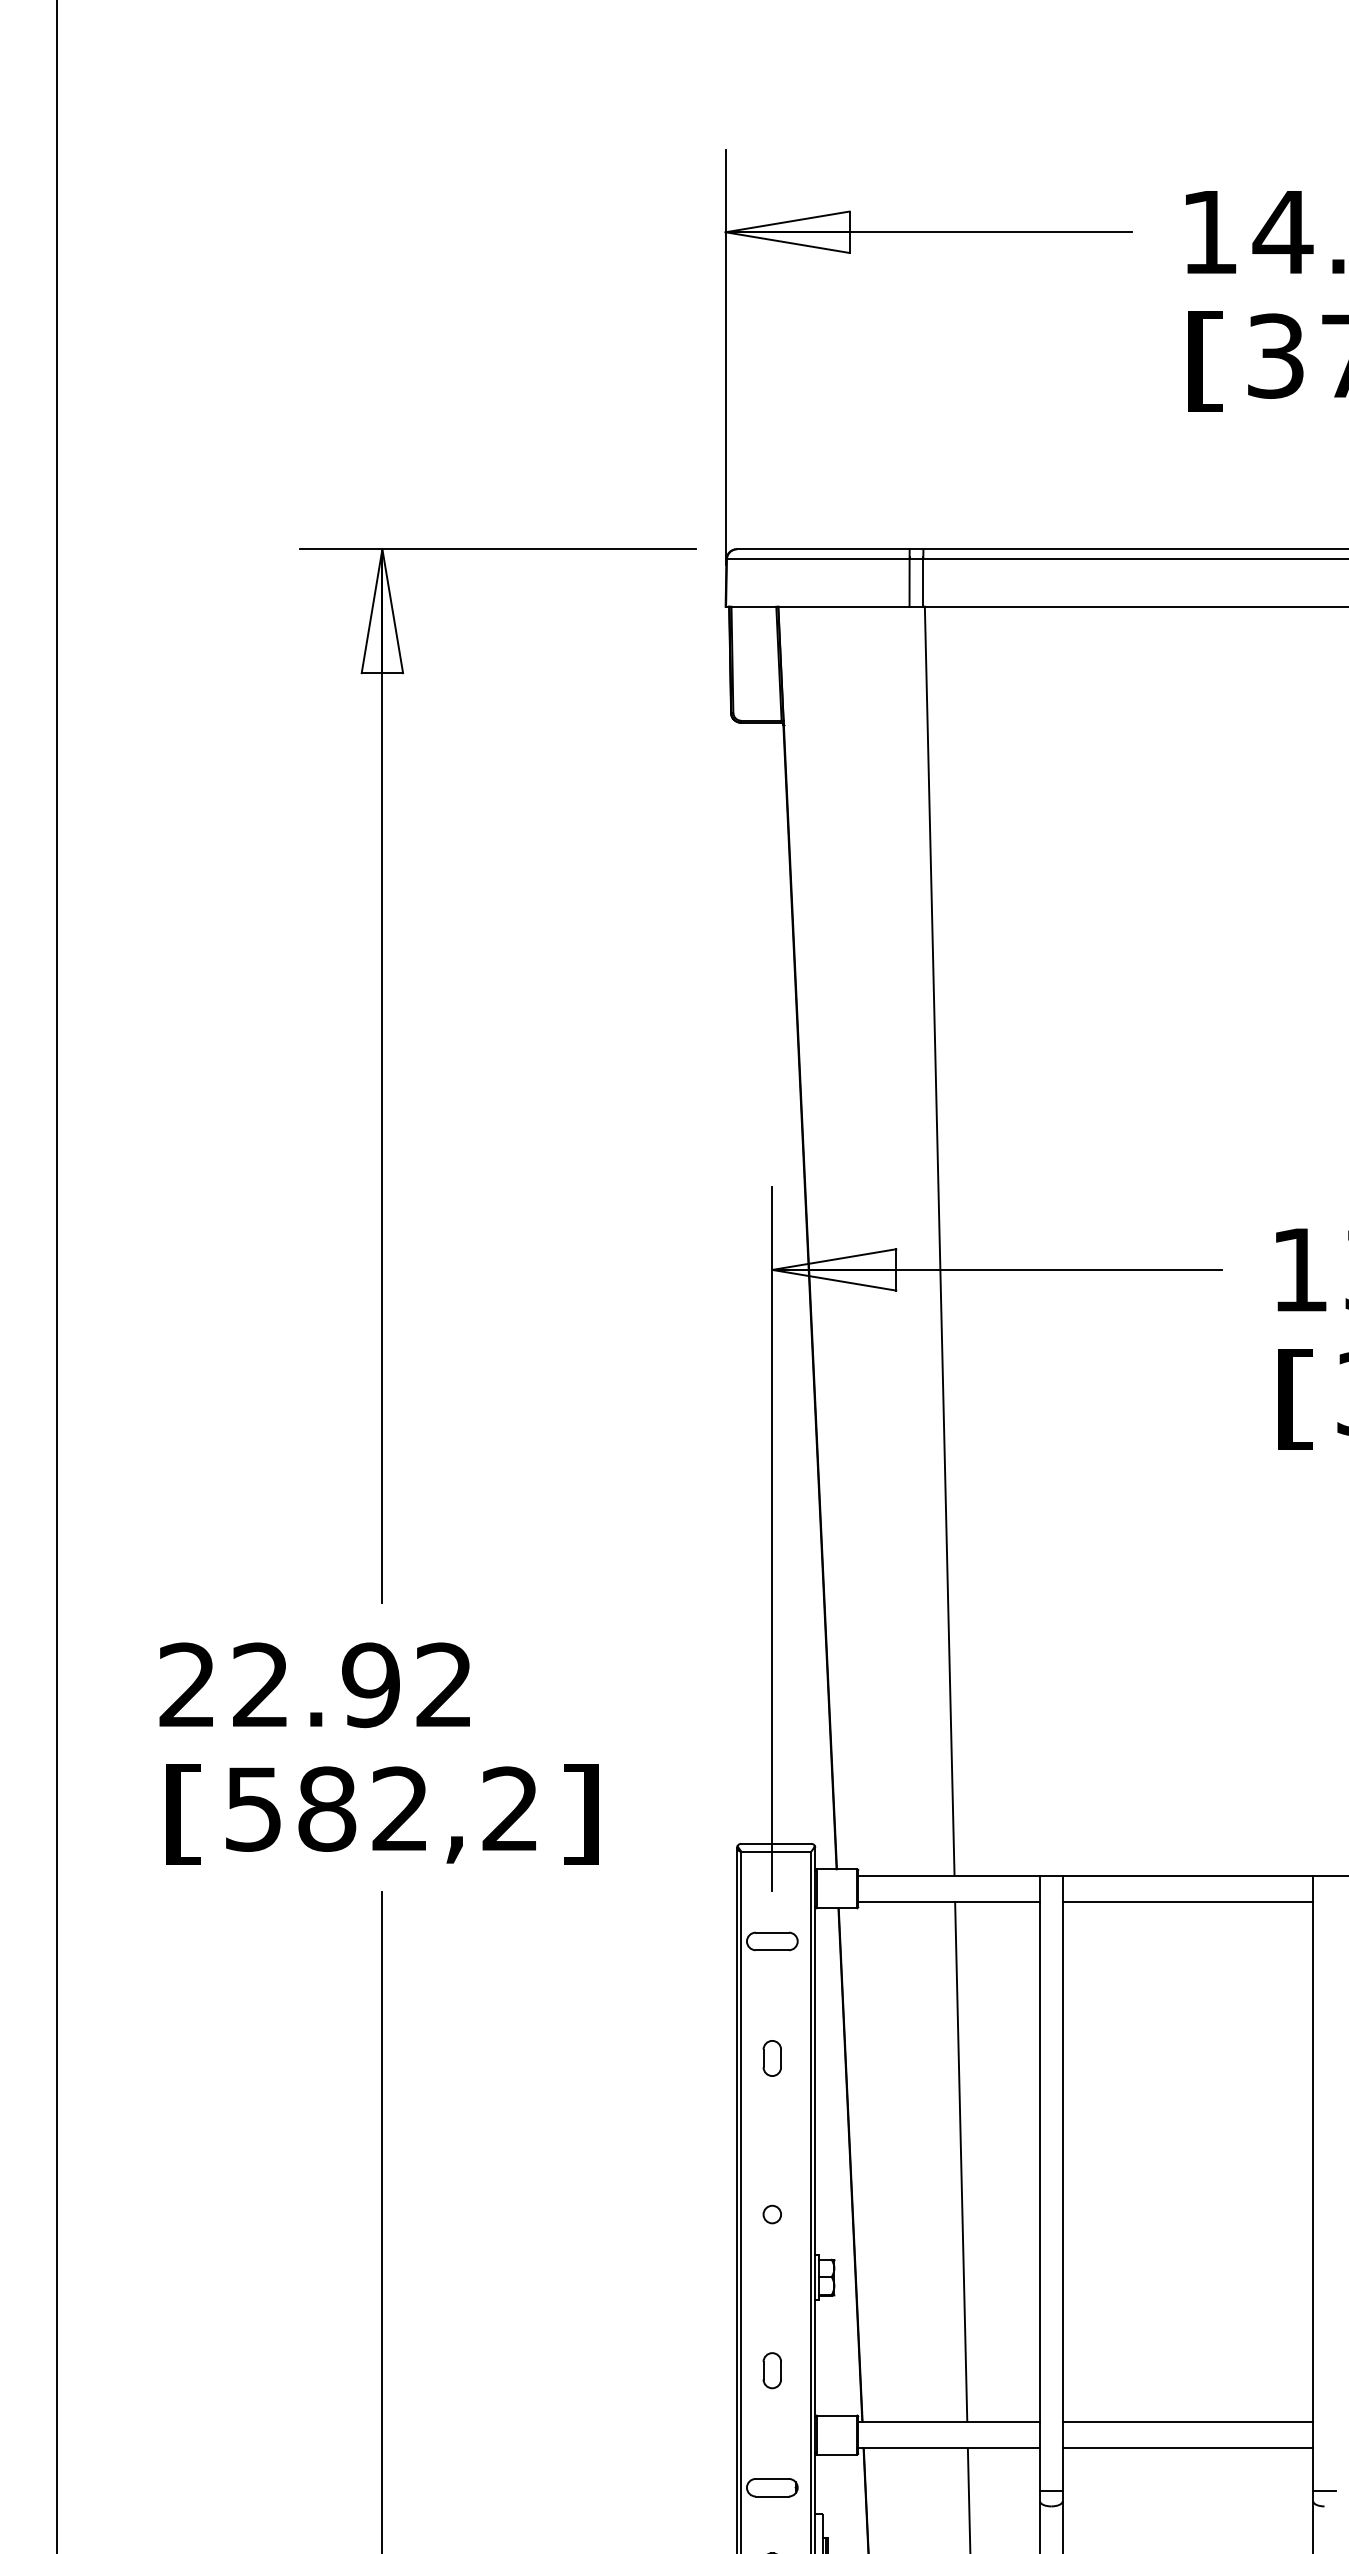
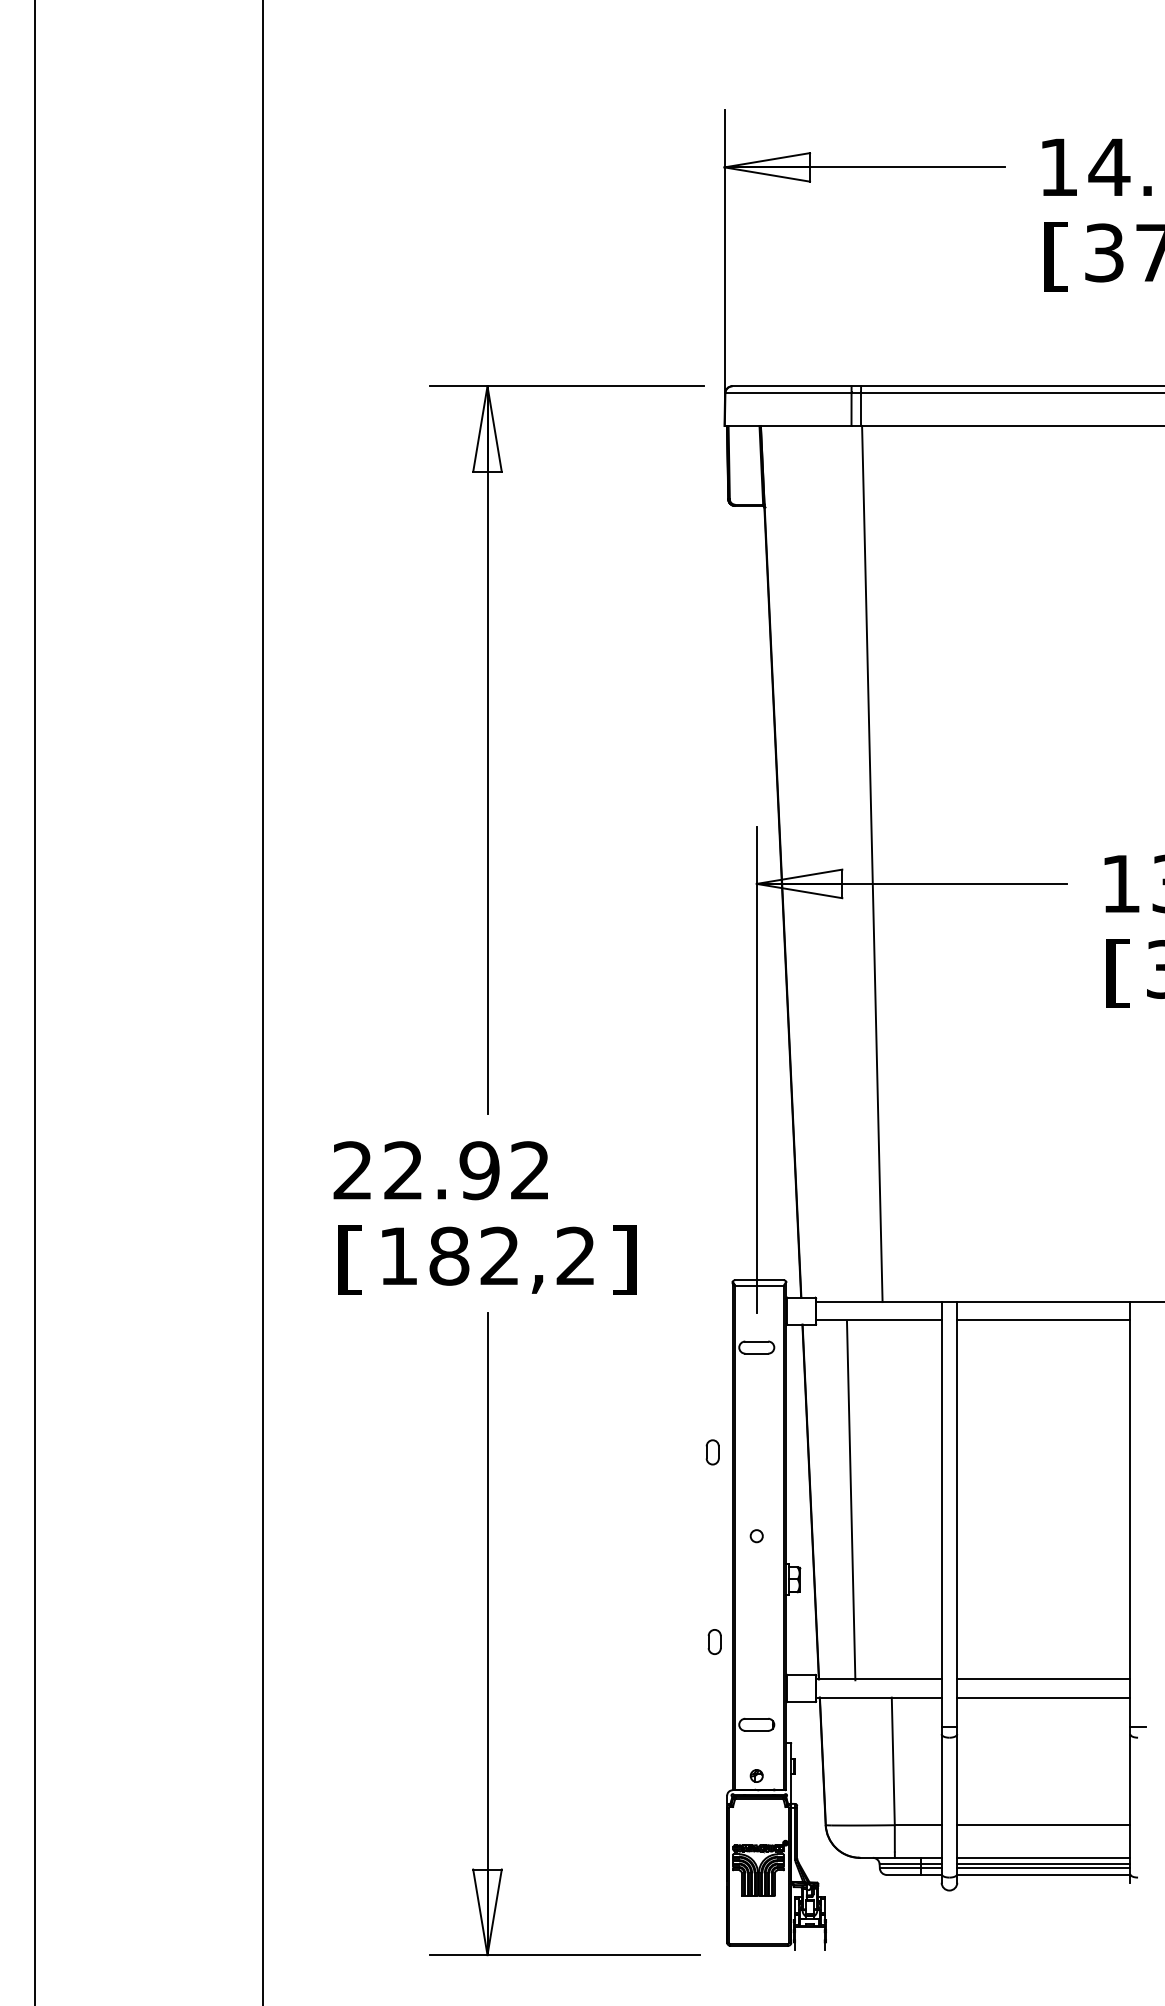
text: (253, 1809) -> (398, 1256), 582,2 -> 182,2
part: (771, 2058) -> (712, 1452), moved
line: (960, 2161) -> (850, 1500), moved
part: (771, 2369) -> (714, 1641), moved

